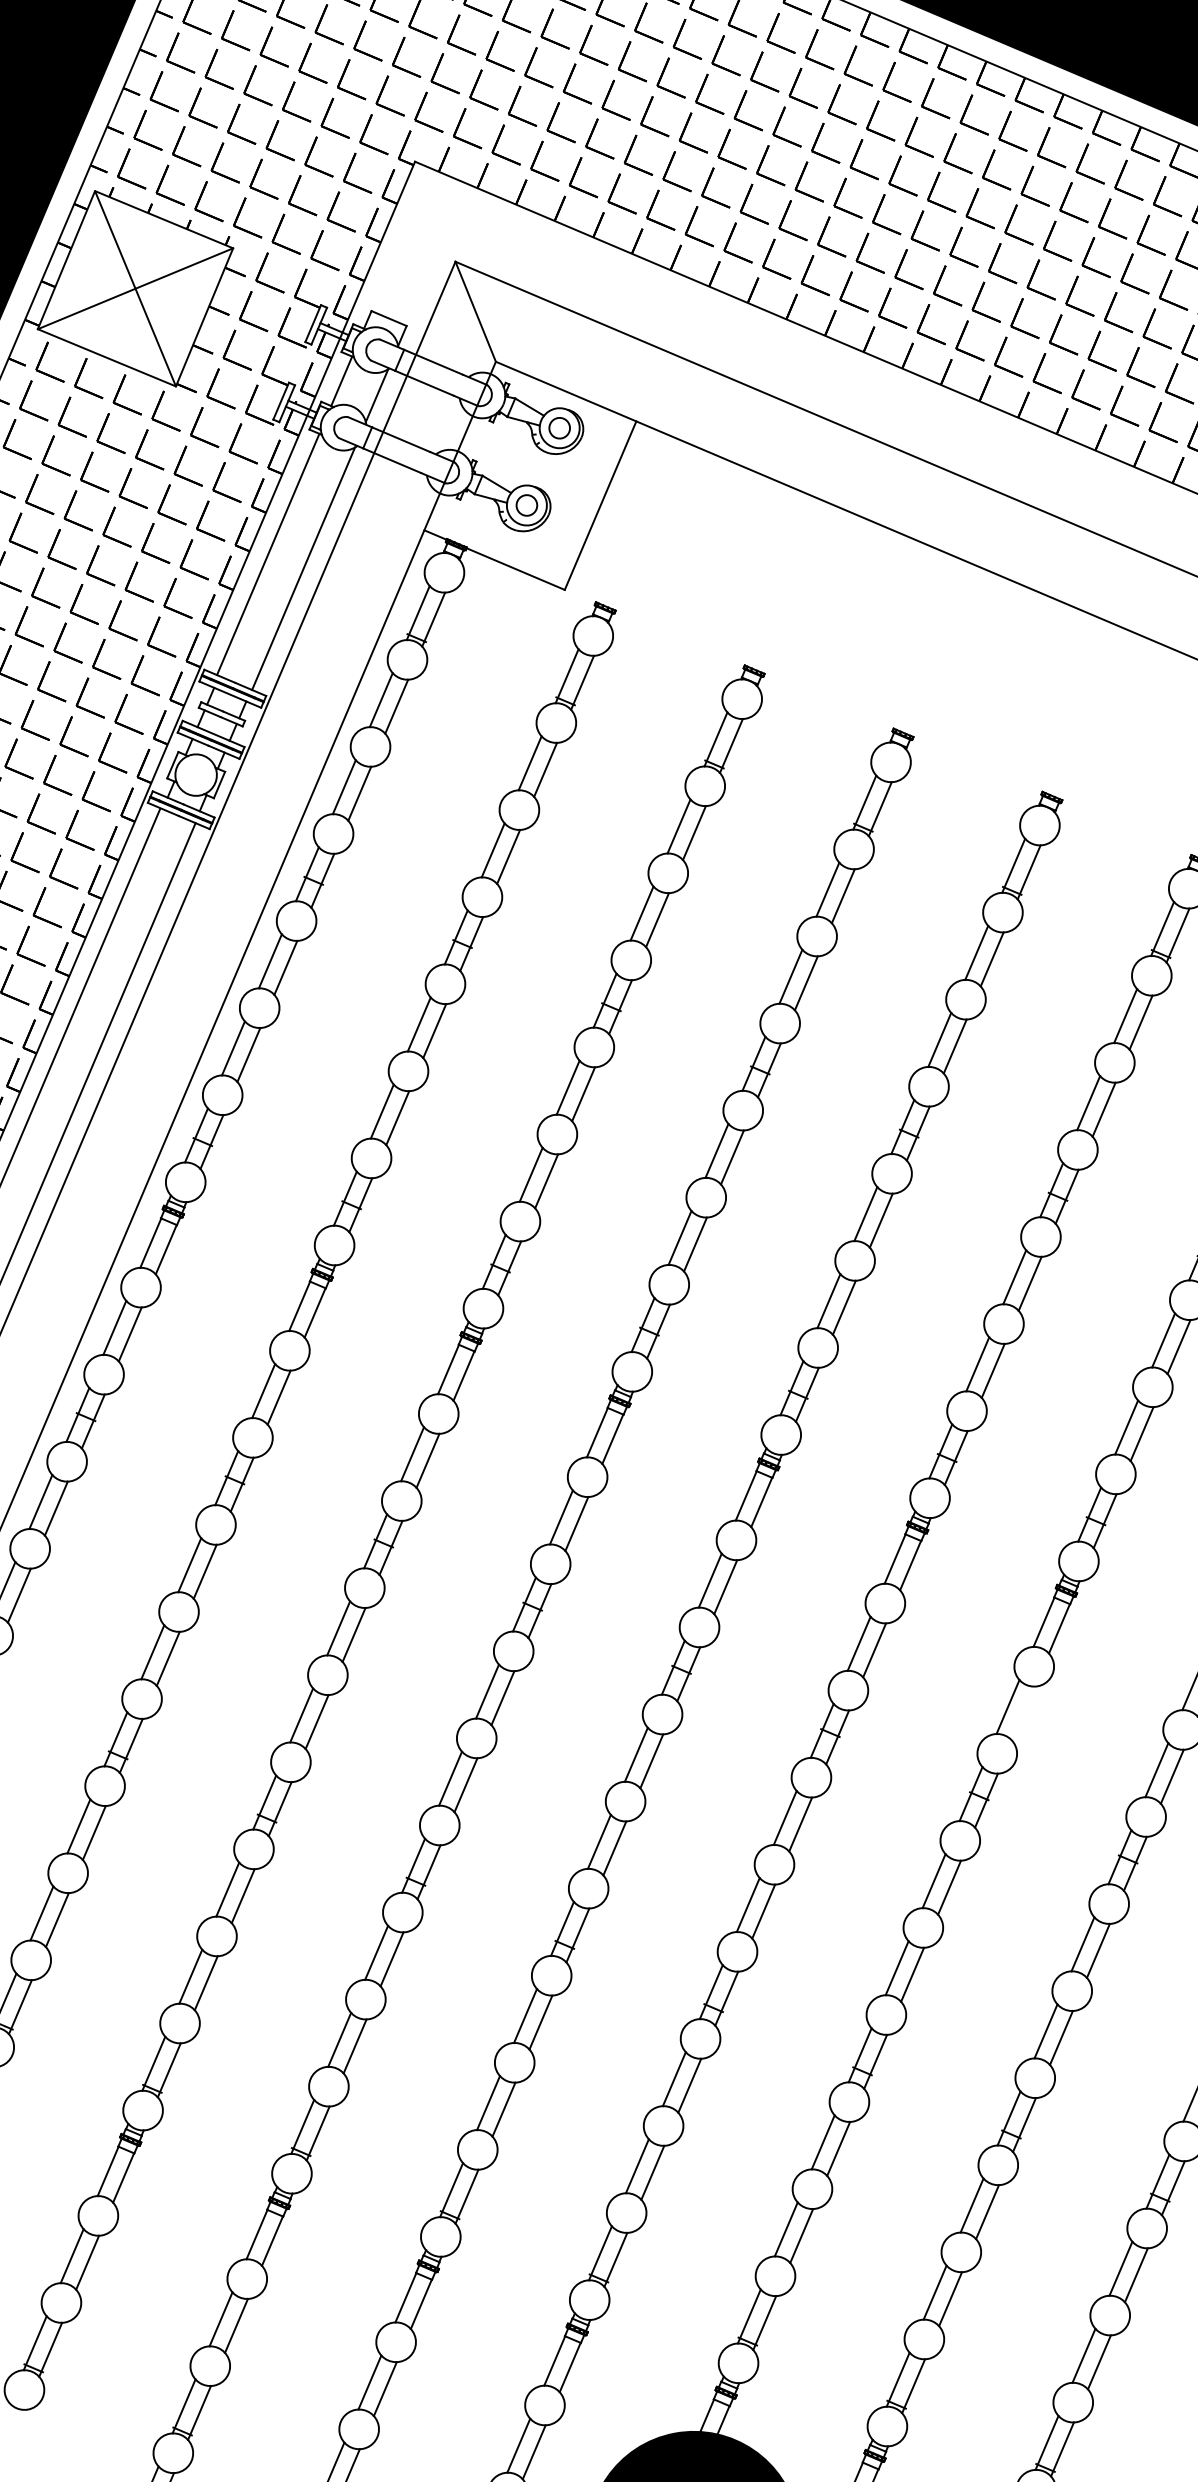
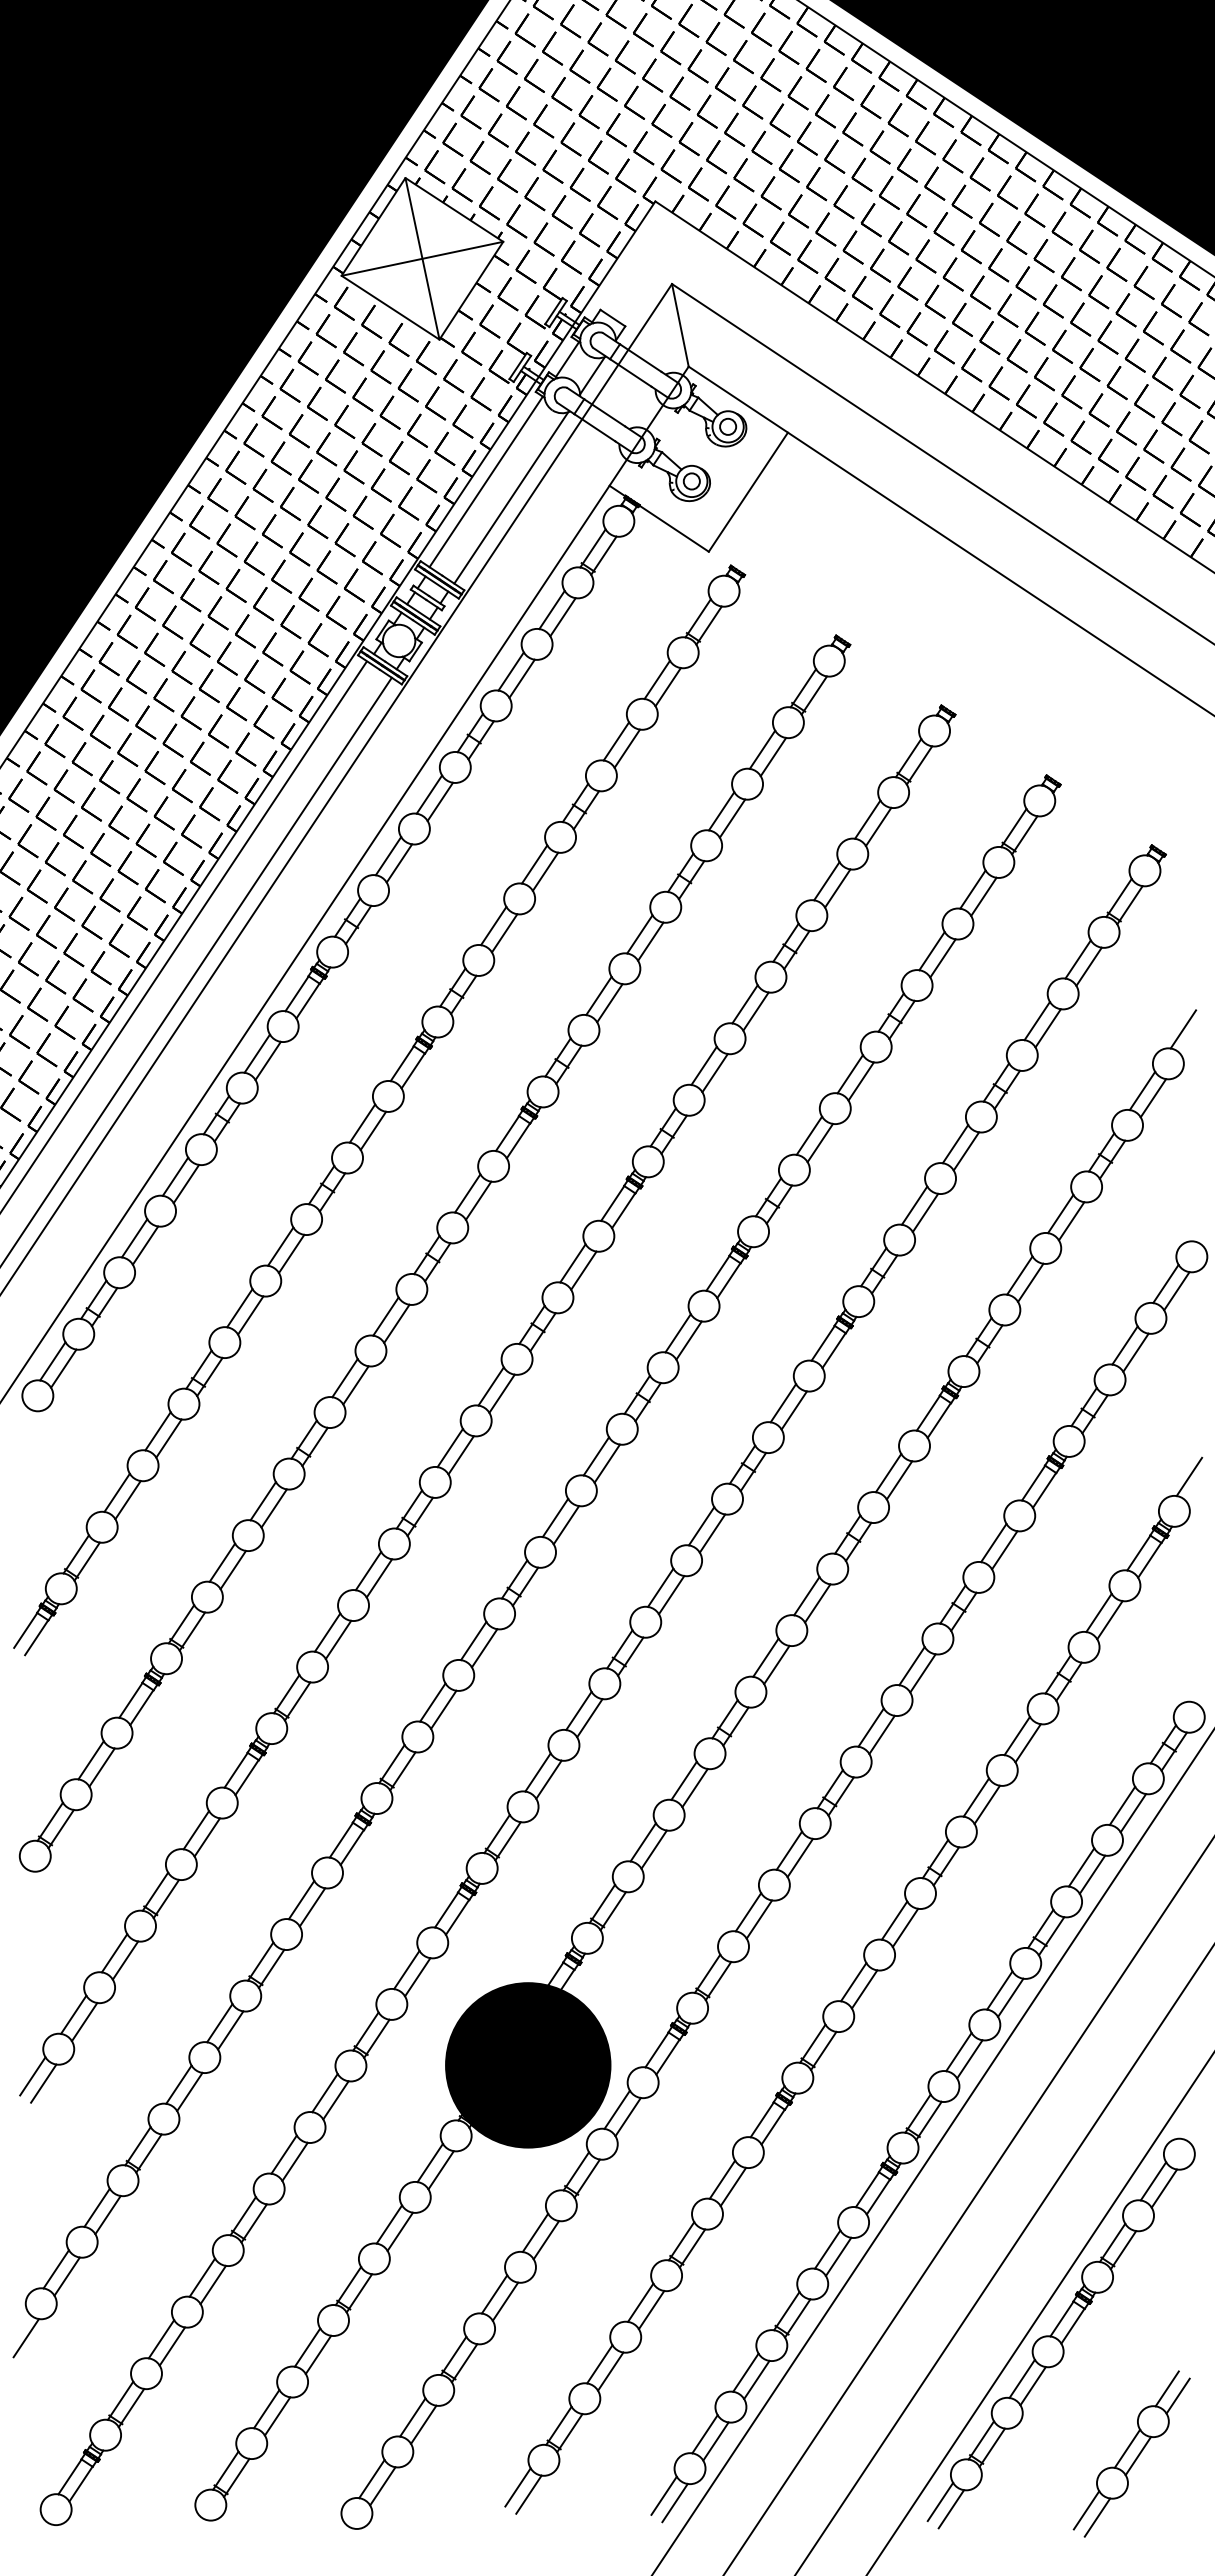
line: (1023, 1713) -> (899, 1480), added

